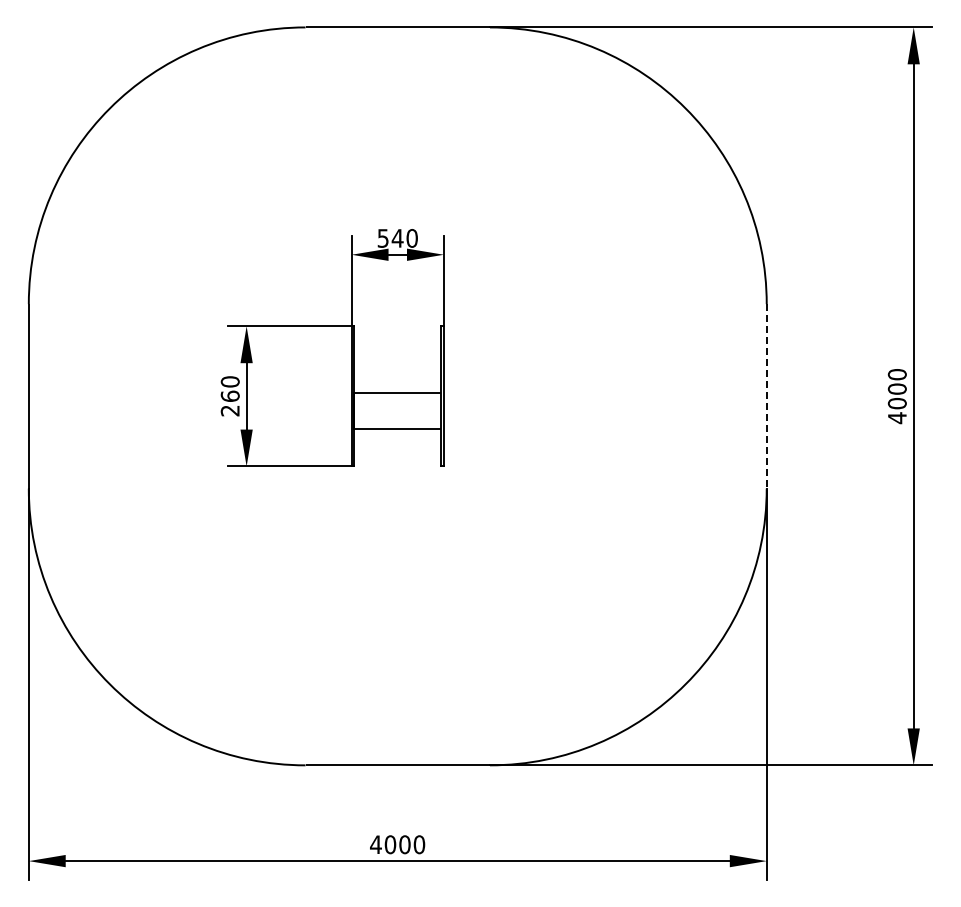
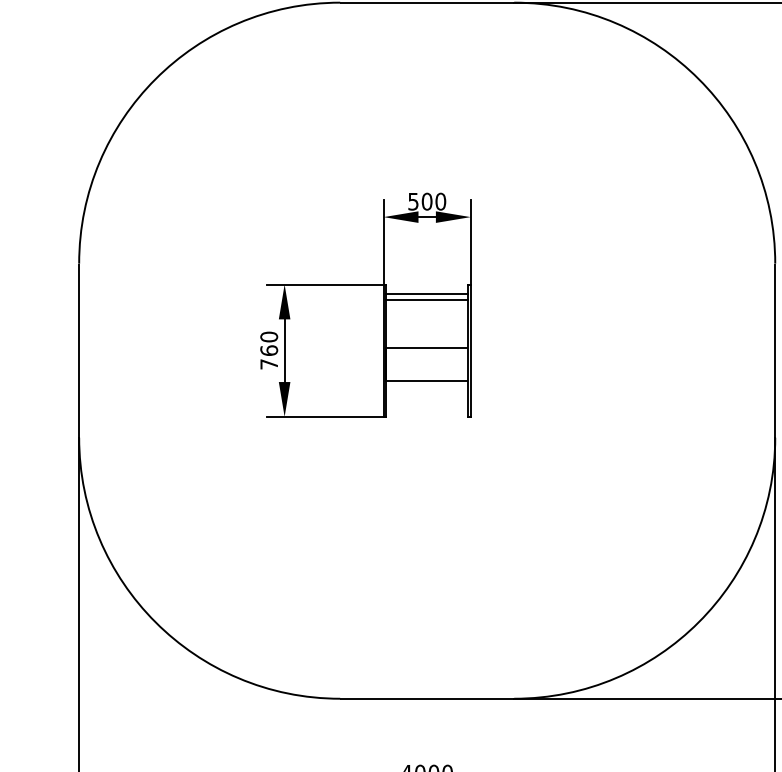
text: (397, 238) -> (426, 201), 540 -> 500
line: (397, 336) -> (426, 294), added
line: (397, 342) -> (426, 299), added
line: (766, 396) -> (775, 350), dashed -> solid
text: (229, 410) -> (268, 364), 260 -> 760

